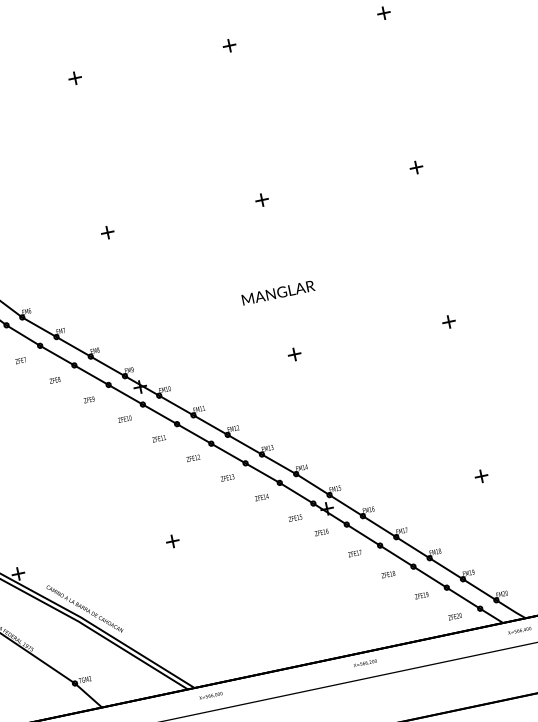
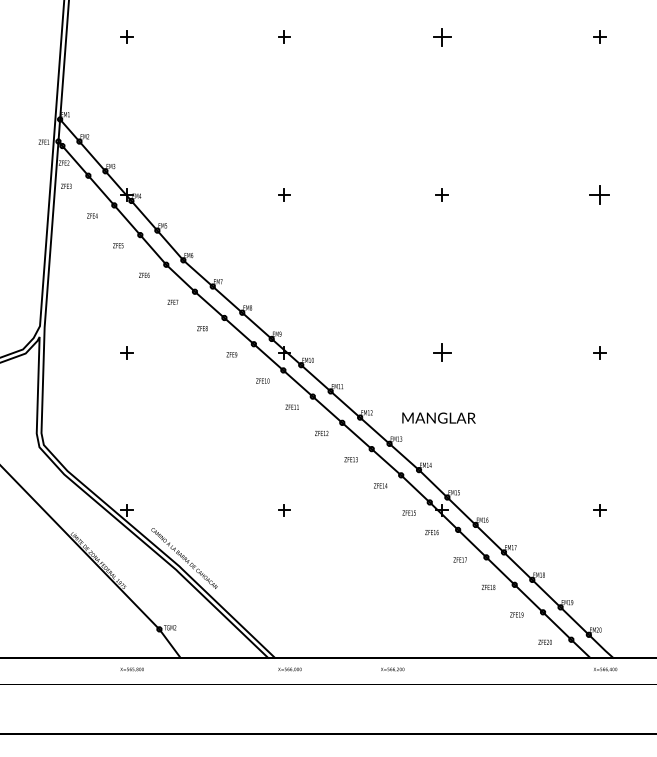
part: (228, 45) -> (441, 36), size x1.4
part: (415, 167) -> (599, 194), size x1.6
text: (277, 292) -> (438, 417), moved
part: (293, 354) -> (441, 352), size x1.4
text: (365, 663) -> (392, 669), moved

